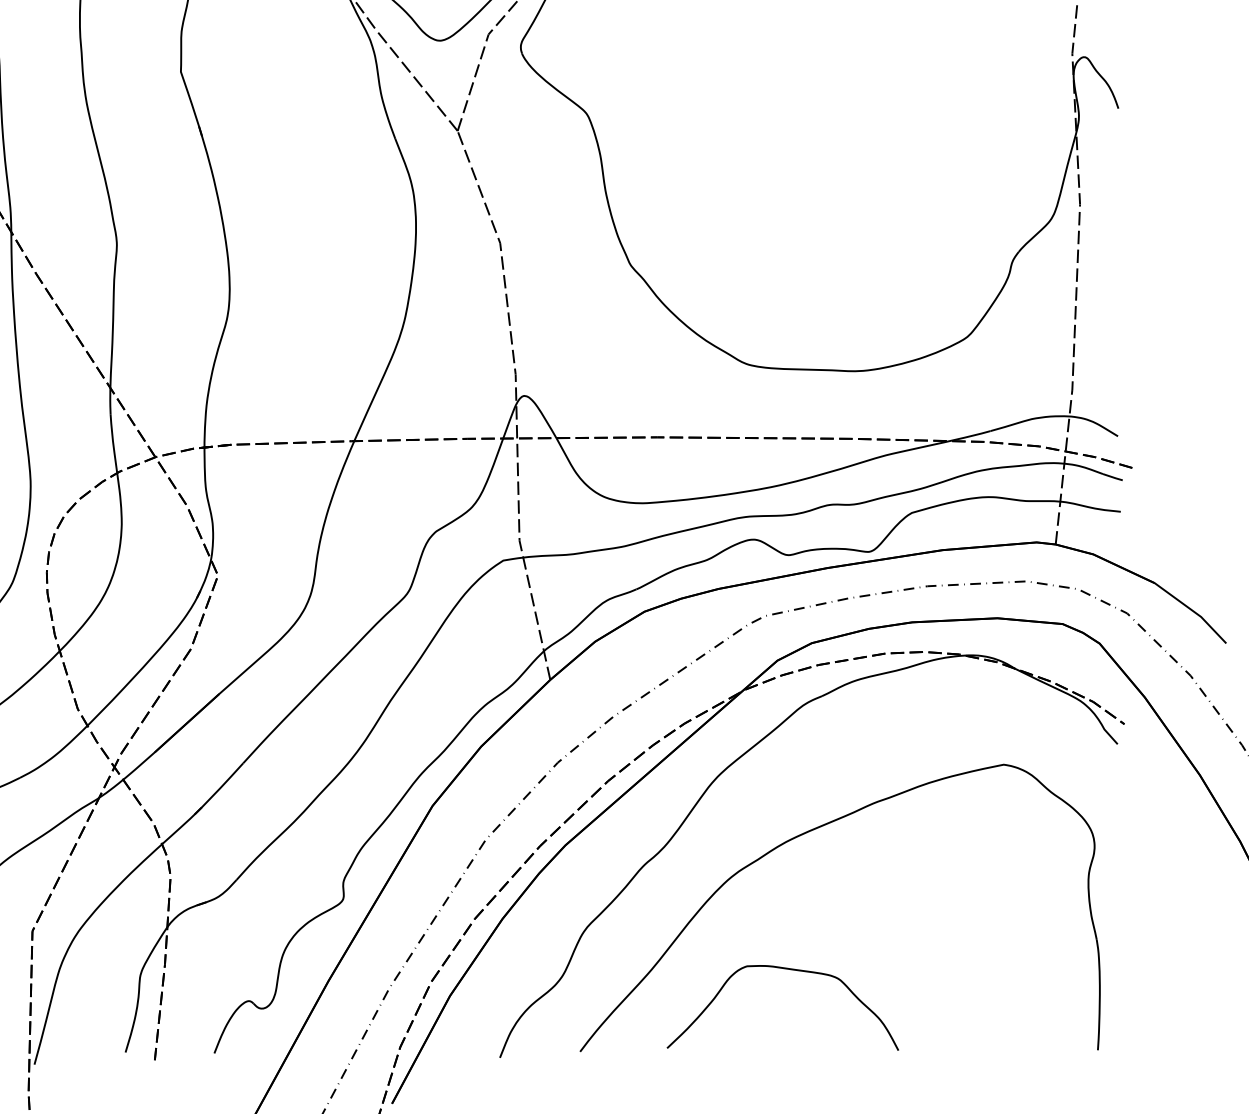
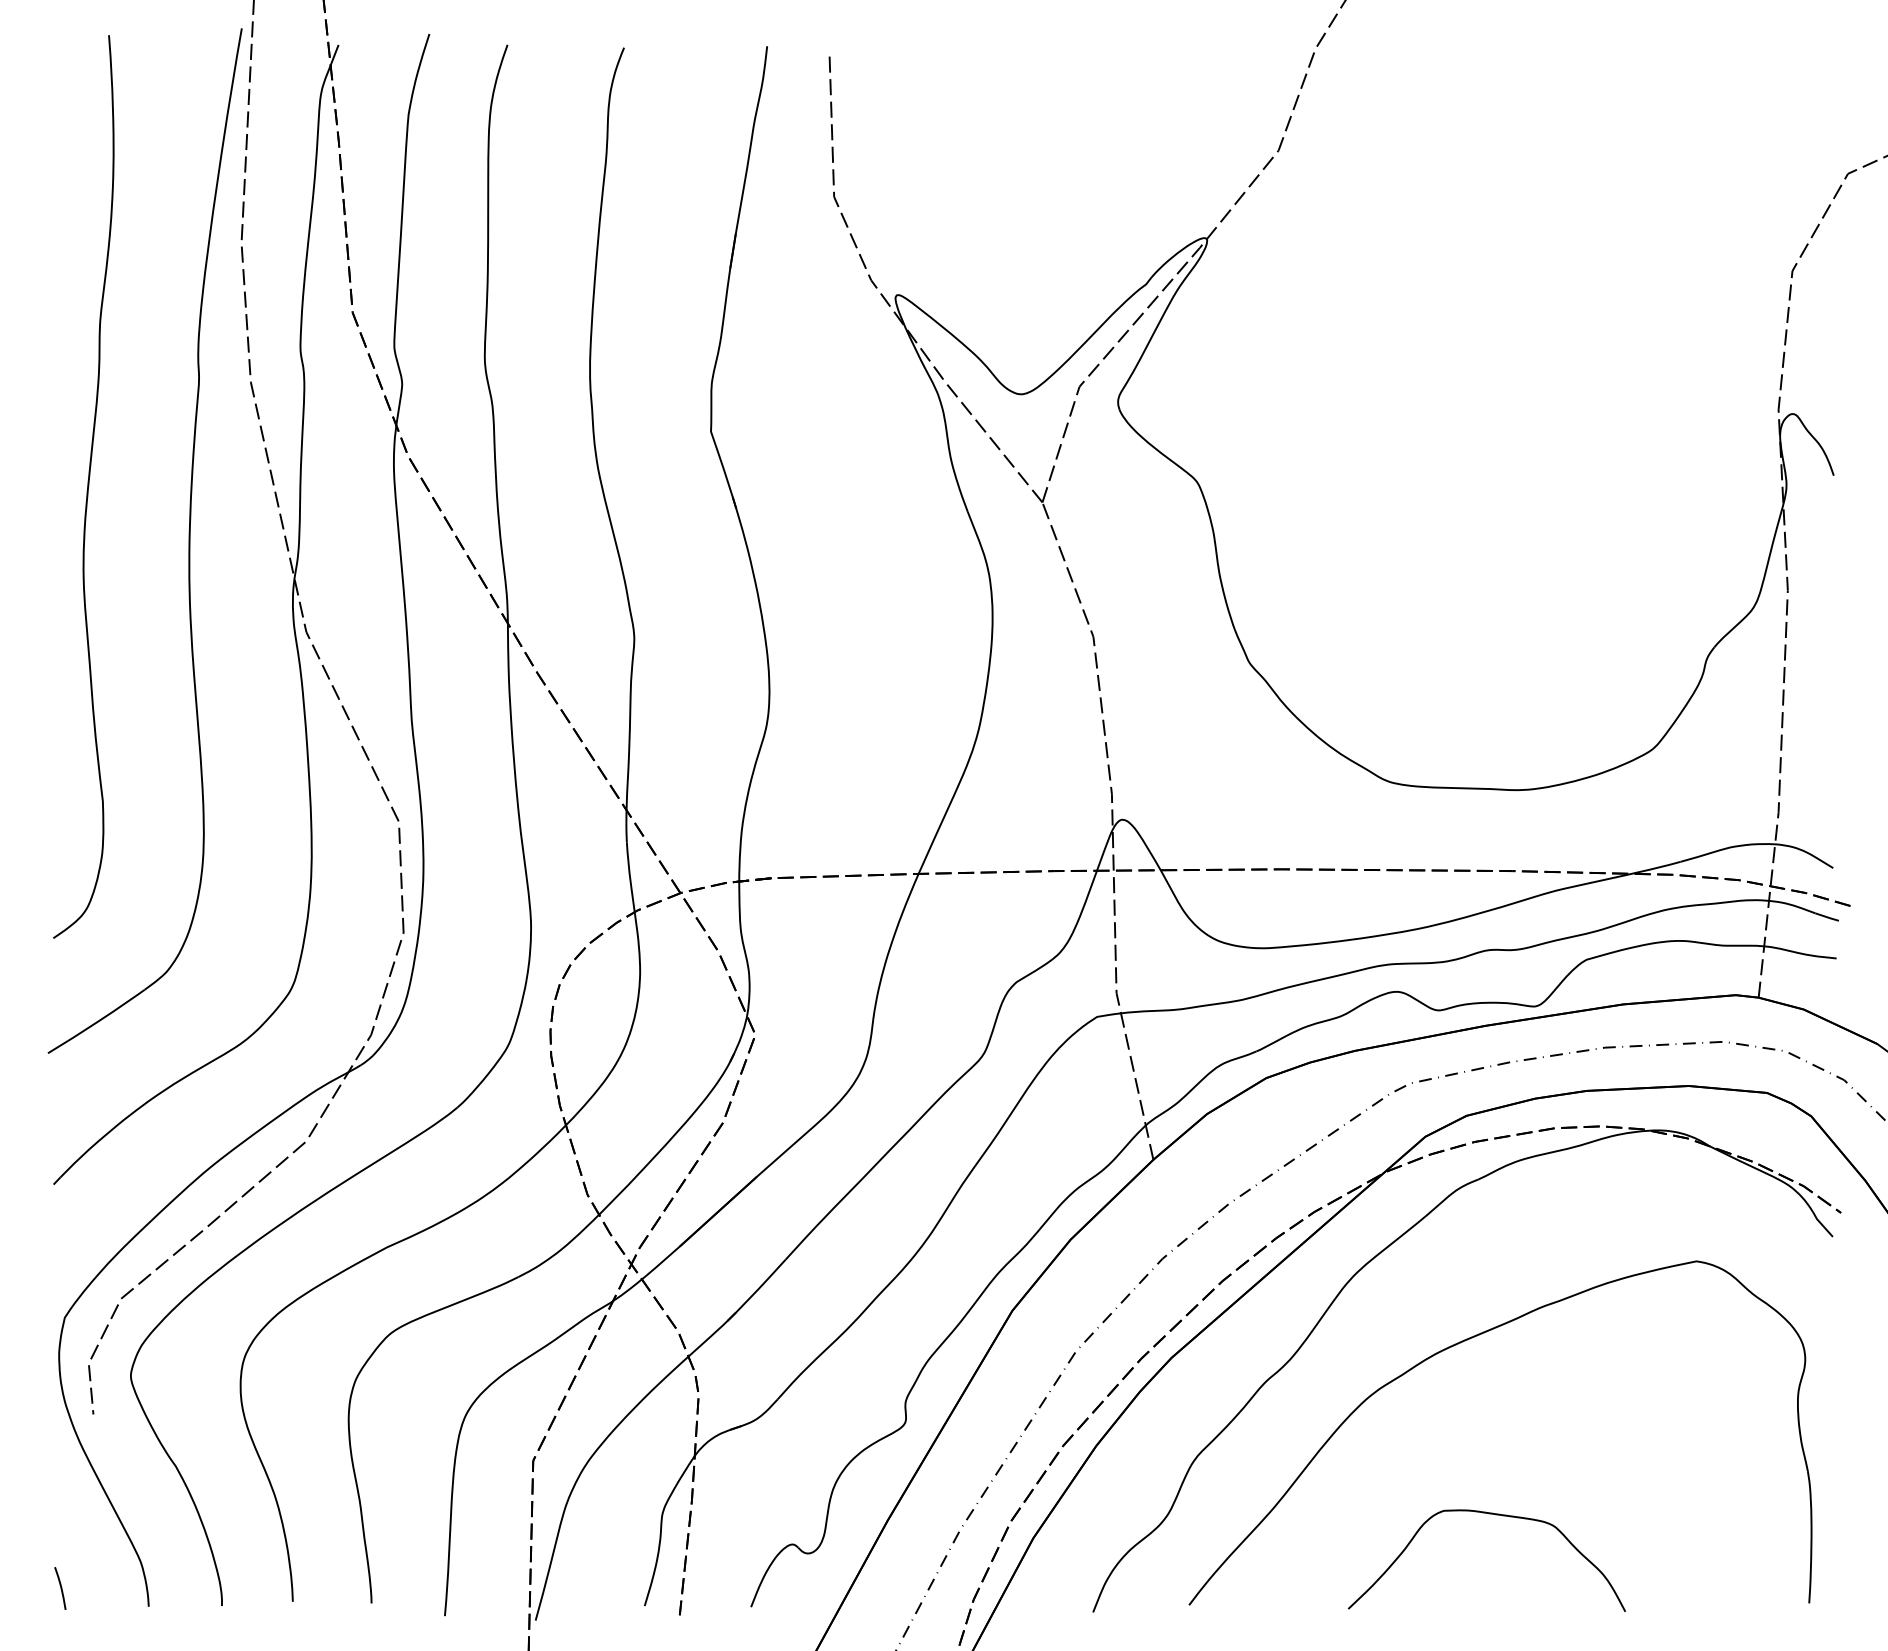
curve: (790, 970) -> (1495, 1515), moved

